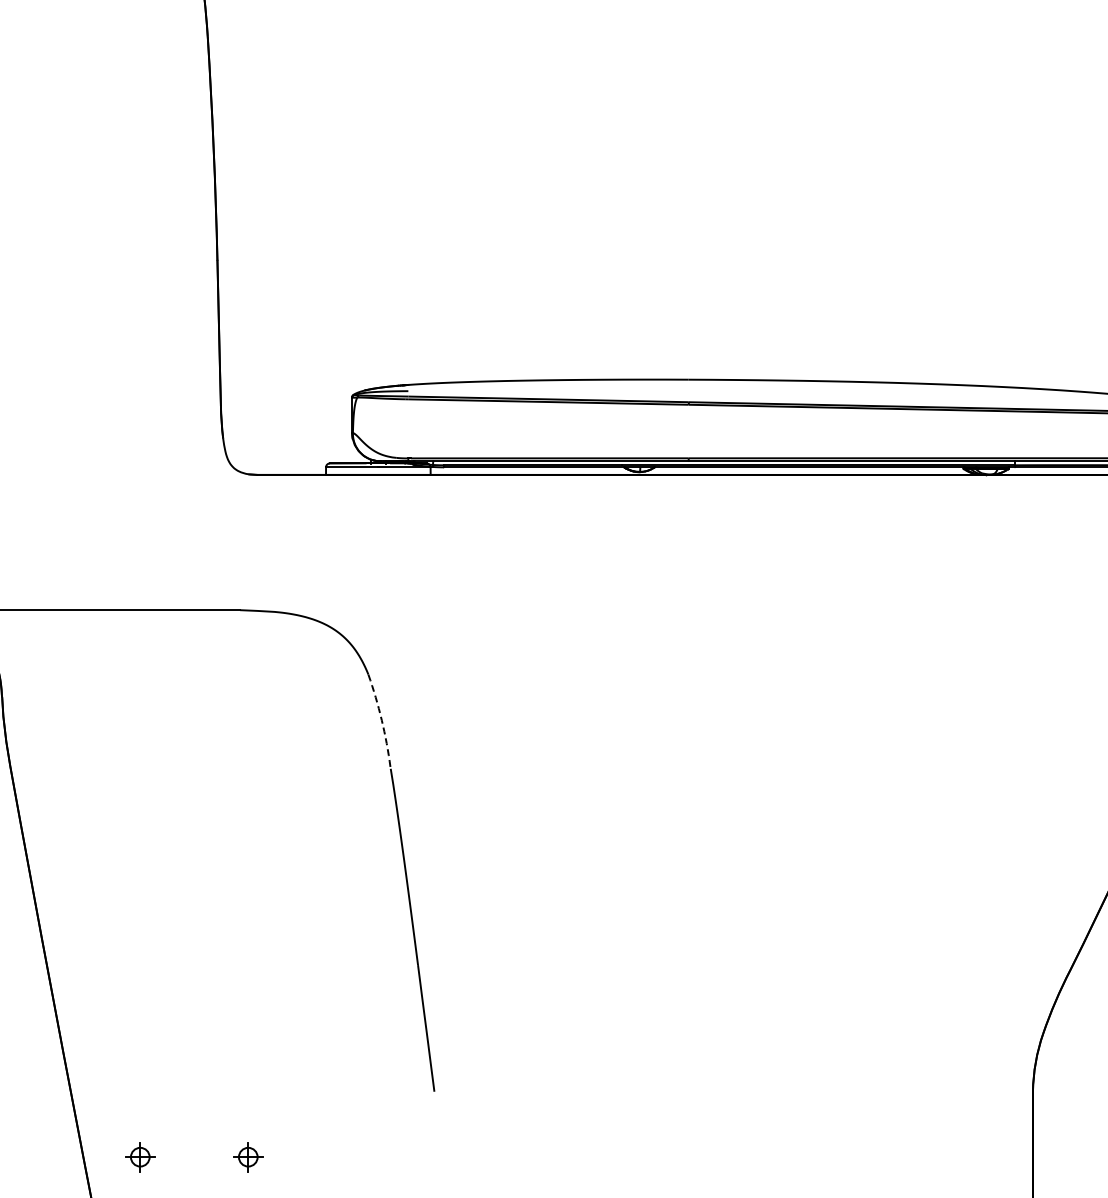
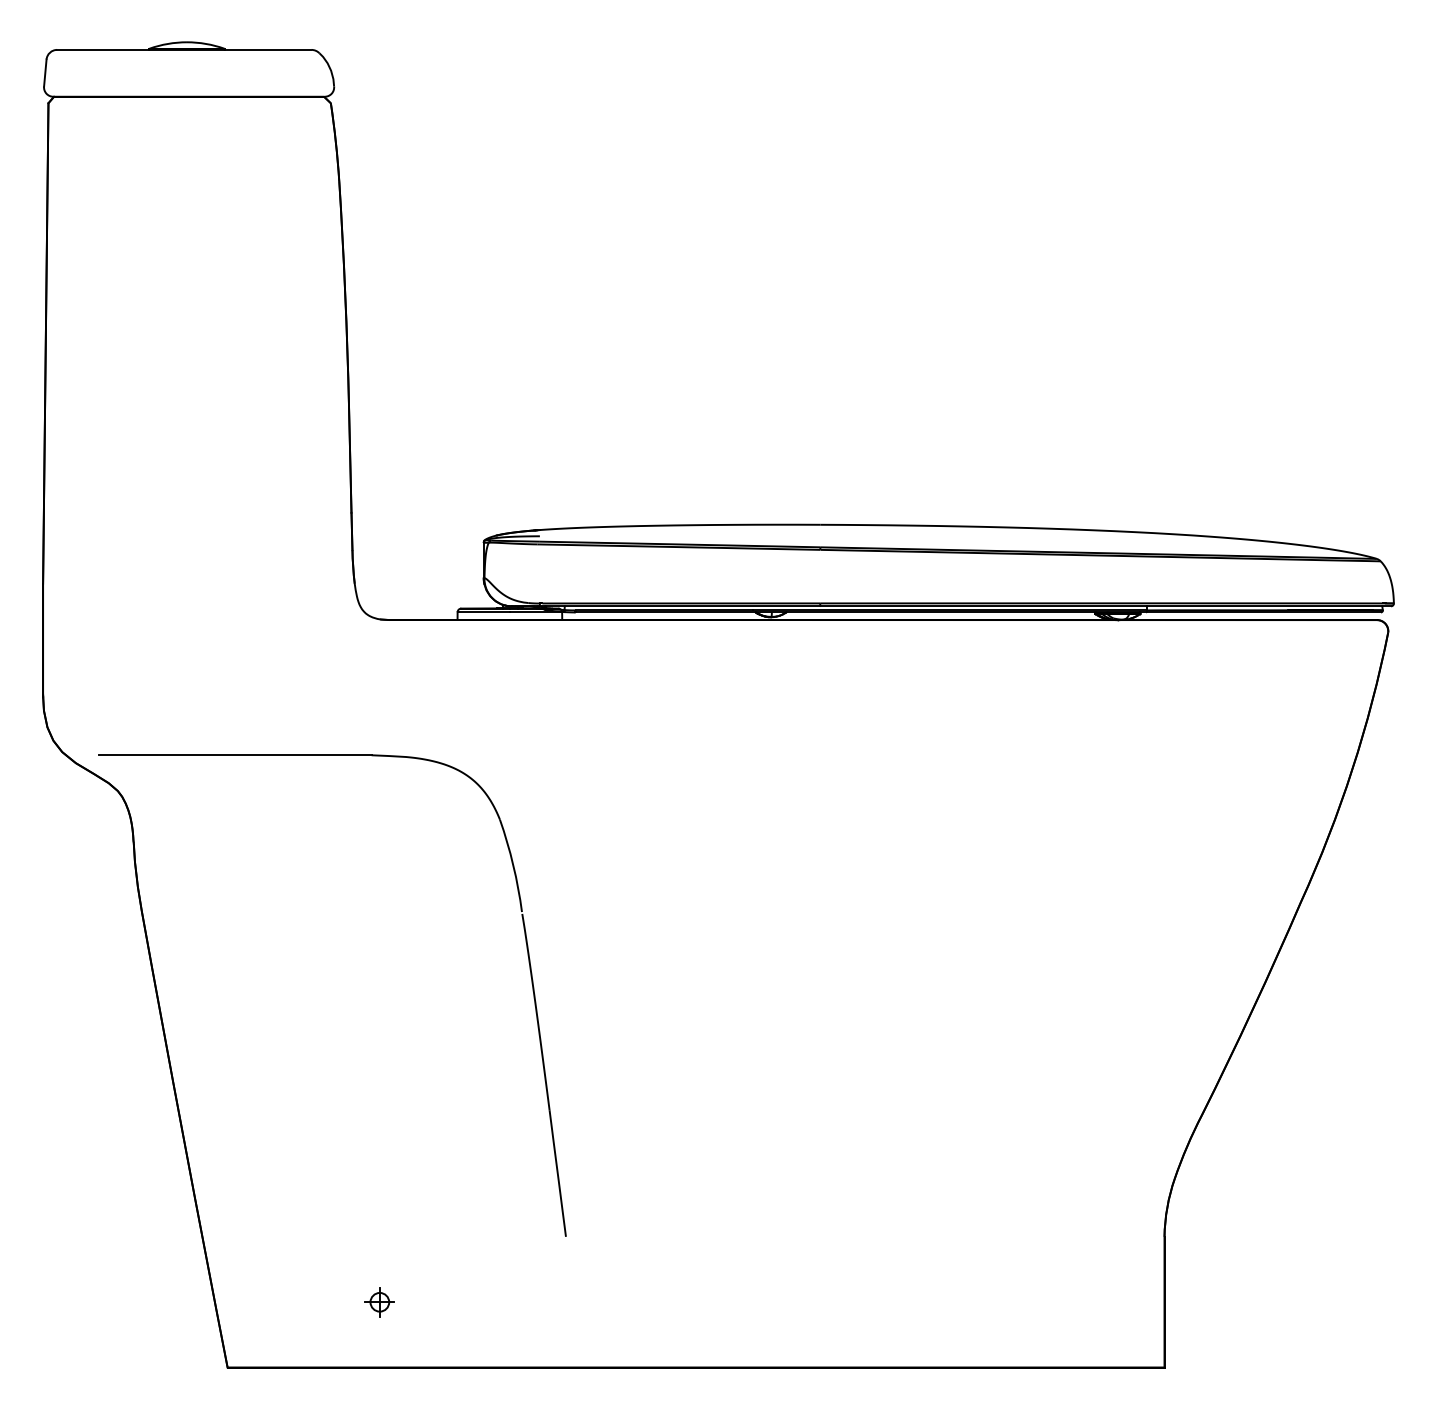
arc: (381, 720) -> (513, 865), dashed -> solid
part: (139, 1157) -> (271, 1302), removed

